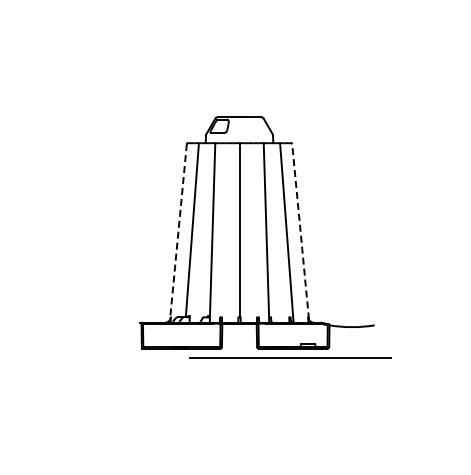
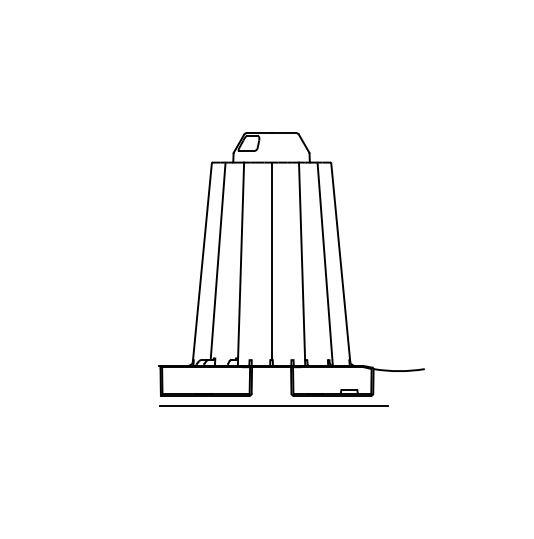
line: (178, 232) -> (202, 263), dashed -> solid
line: (300, 232) -> (340, 263), dashed -> solid
line: (290, 357) -> (273, 405), moved

